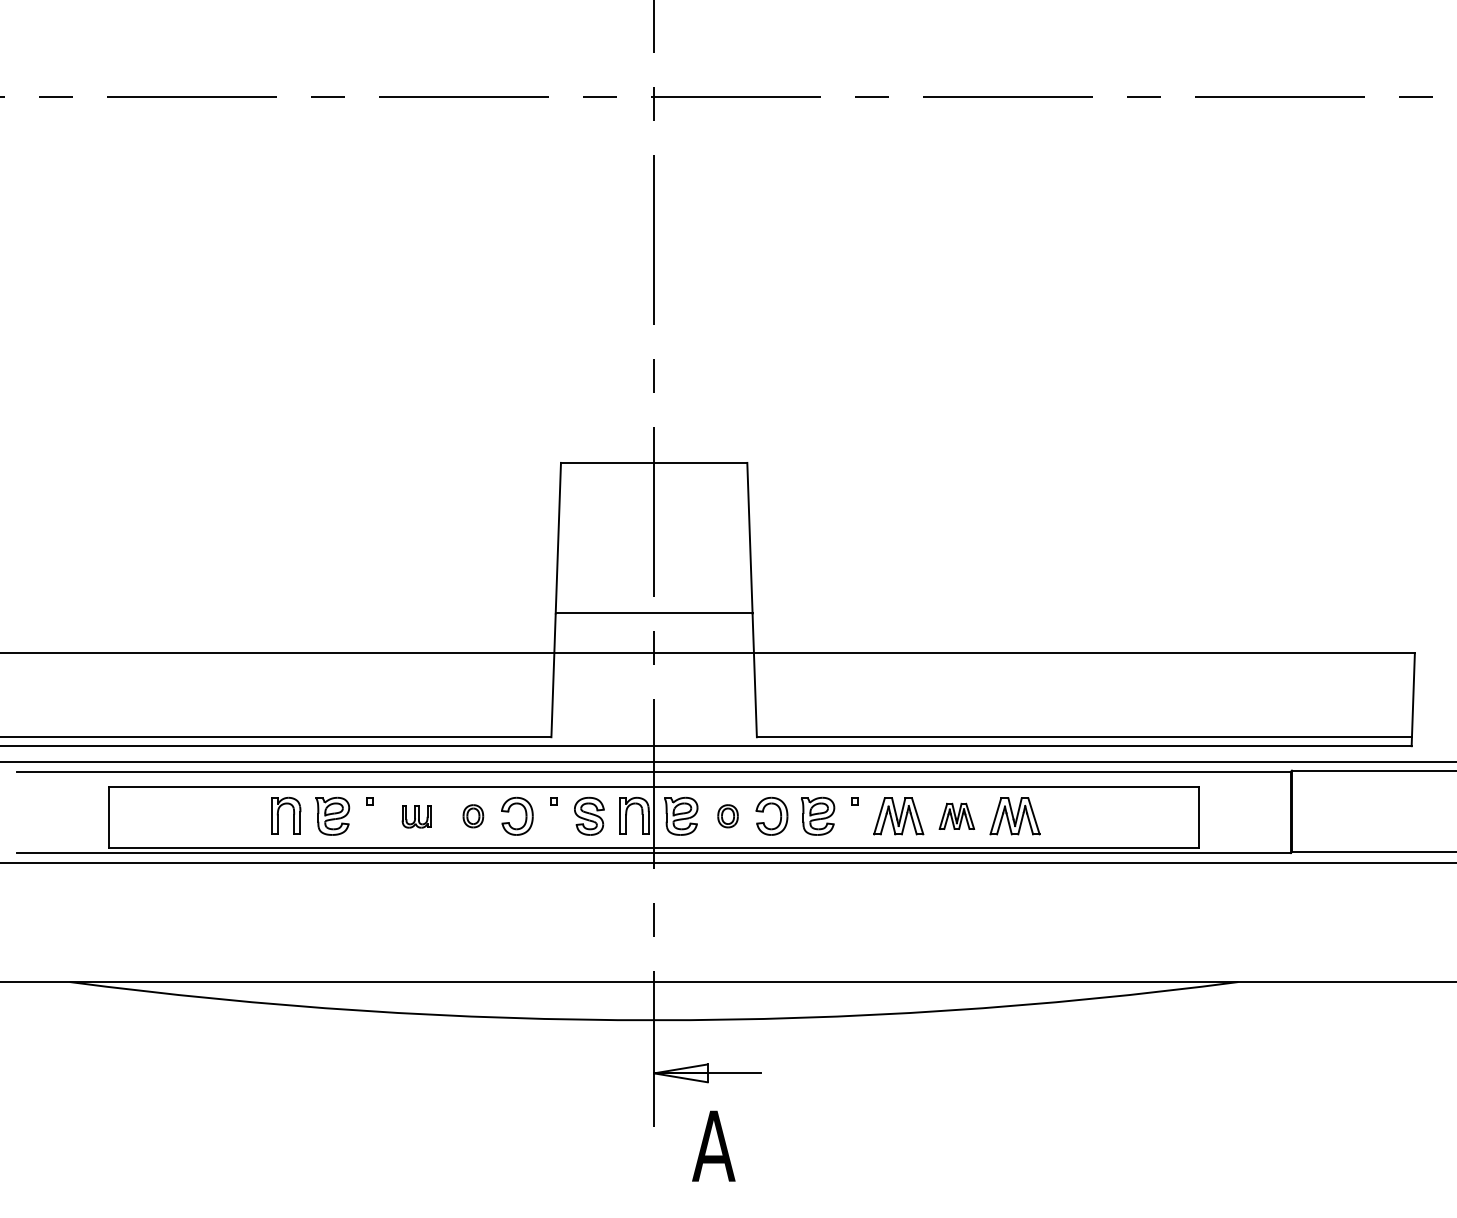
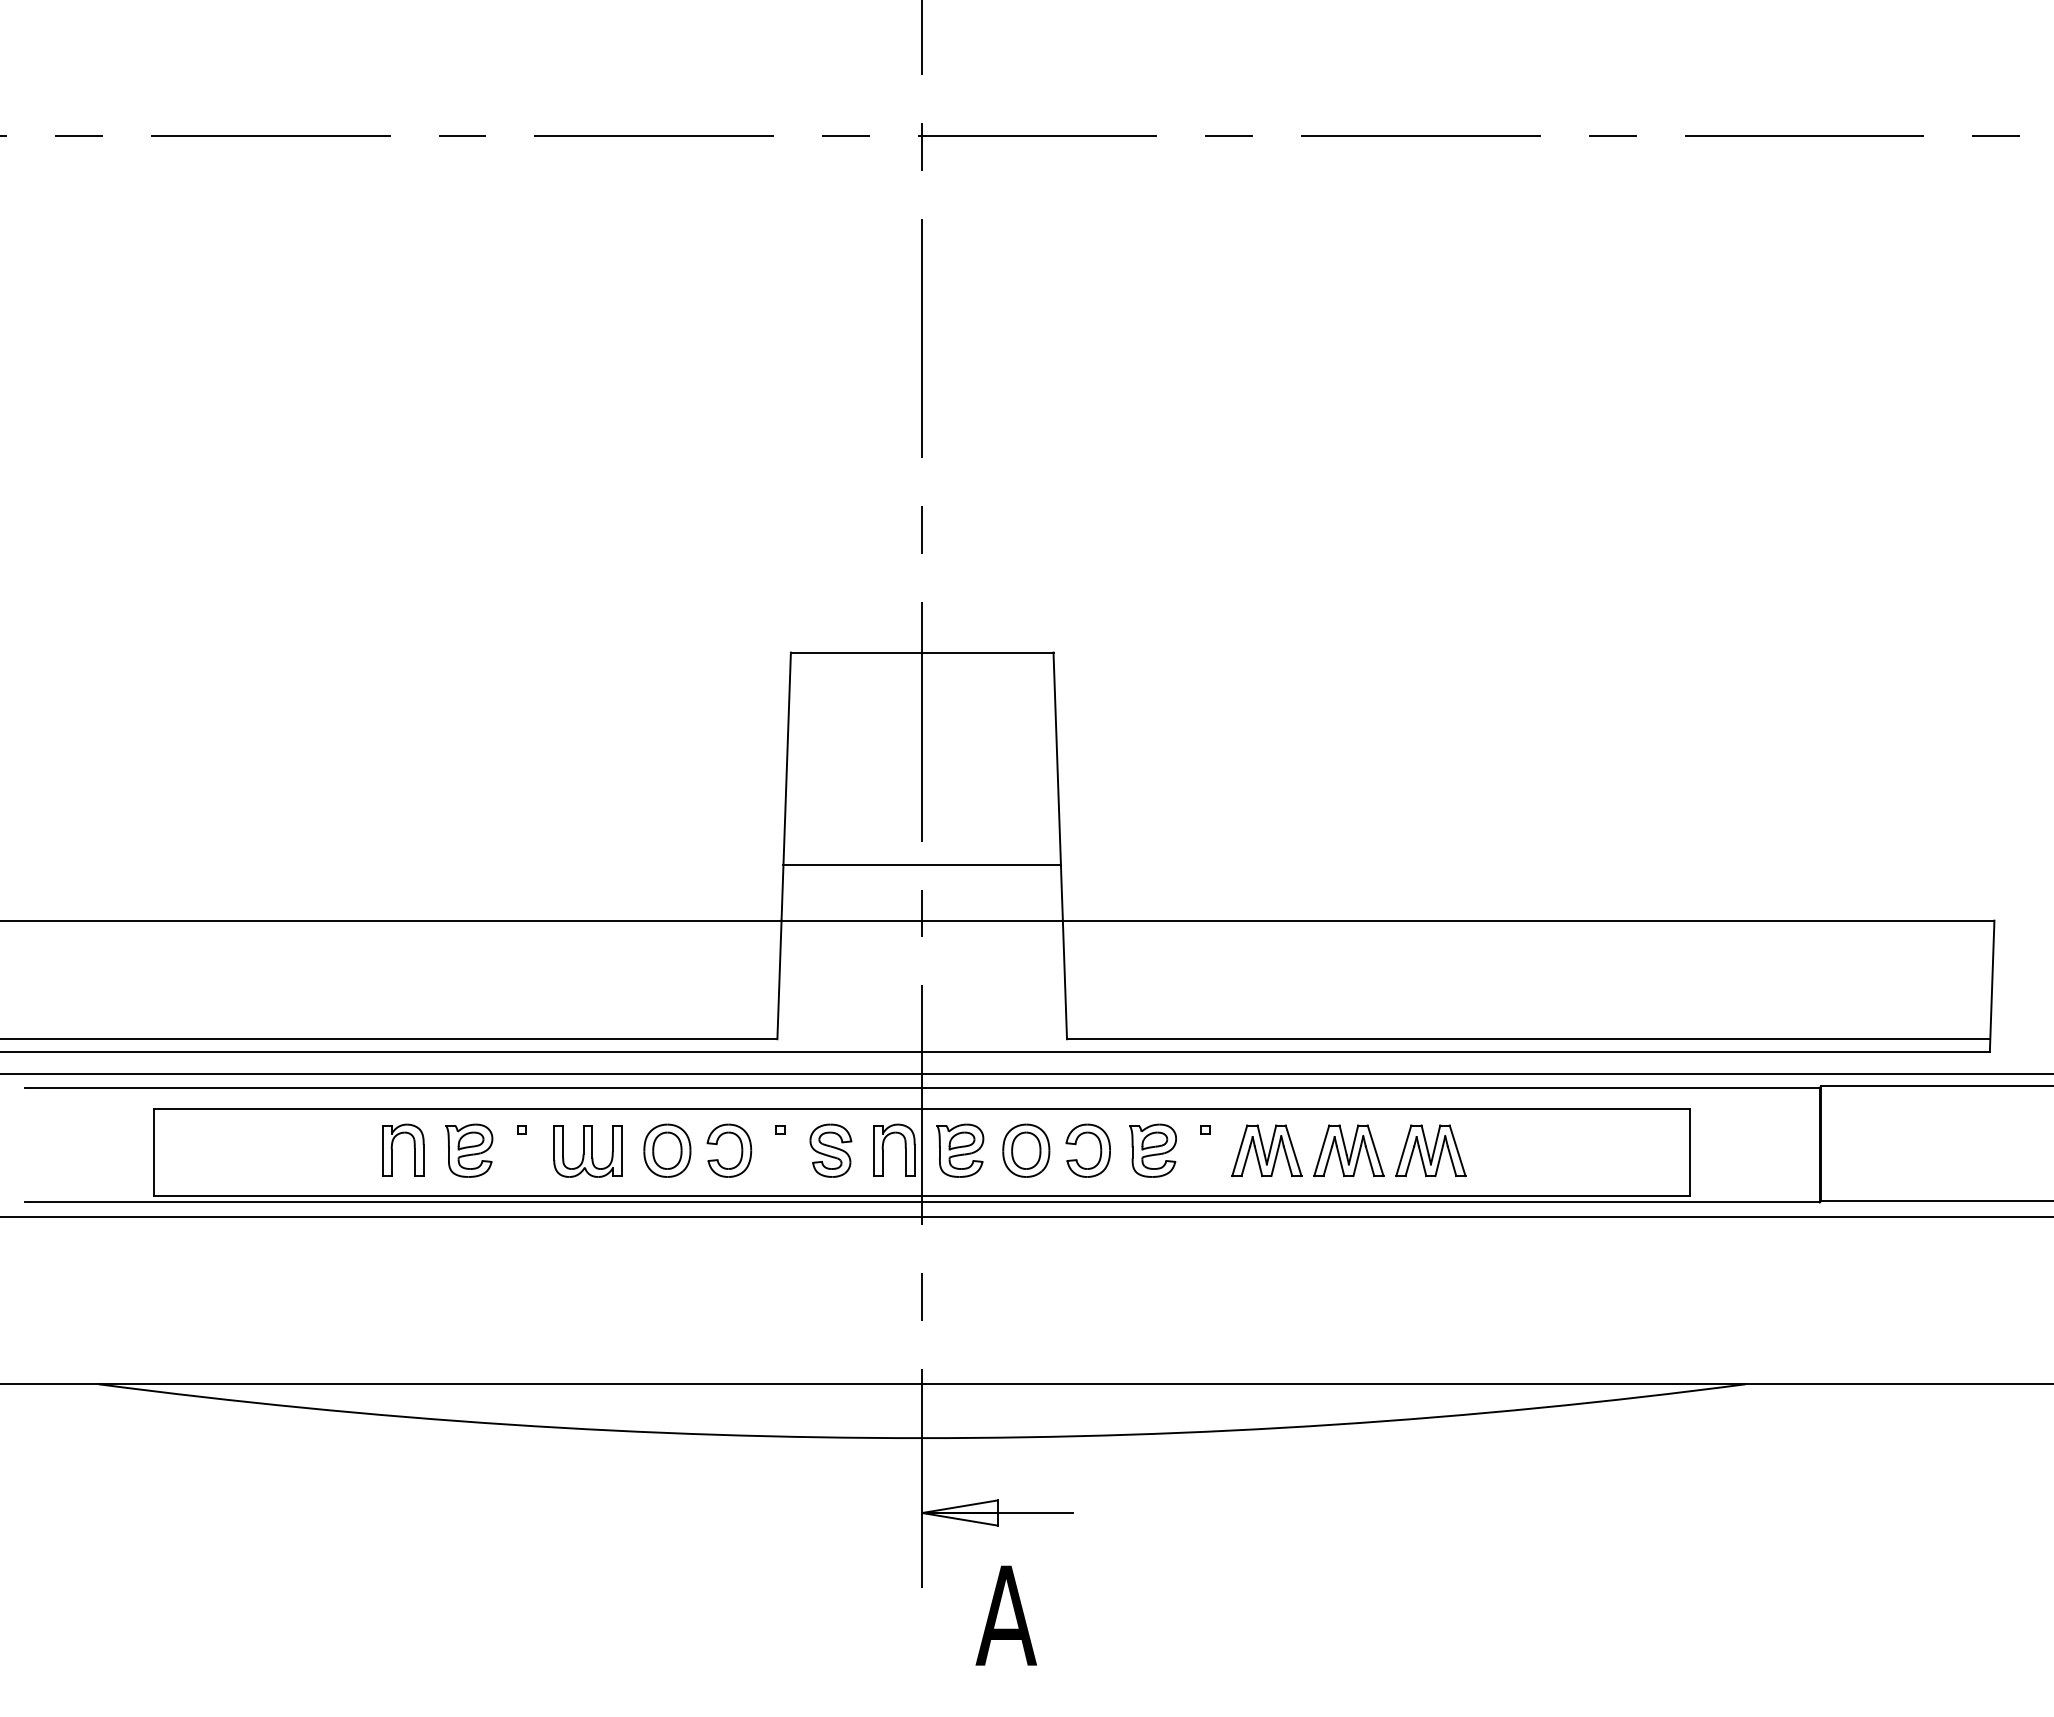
part: (416, 816) -> (587, 1151), size x1.67
part: (473, 816) -> (667, 1150), size x1.67
part: (728, 816) -> (1026, 1150), size x1.67
part: (956, 816) -> (1348, 1150), size x1.43

